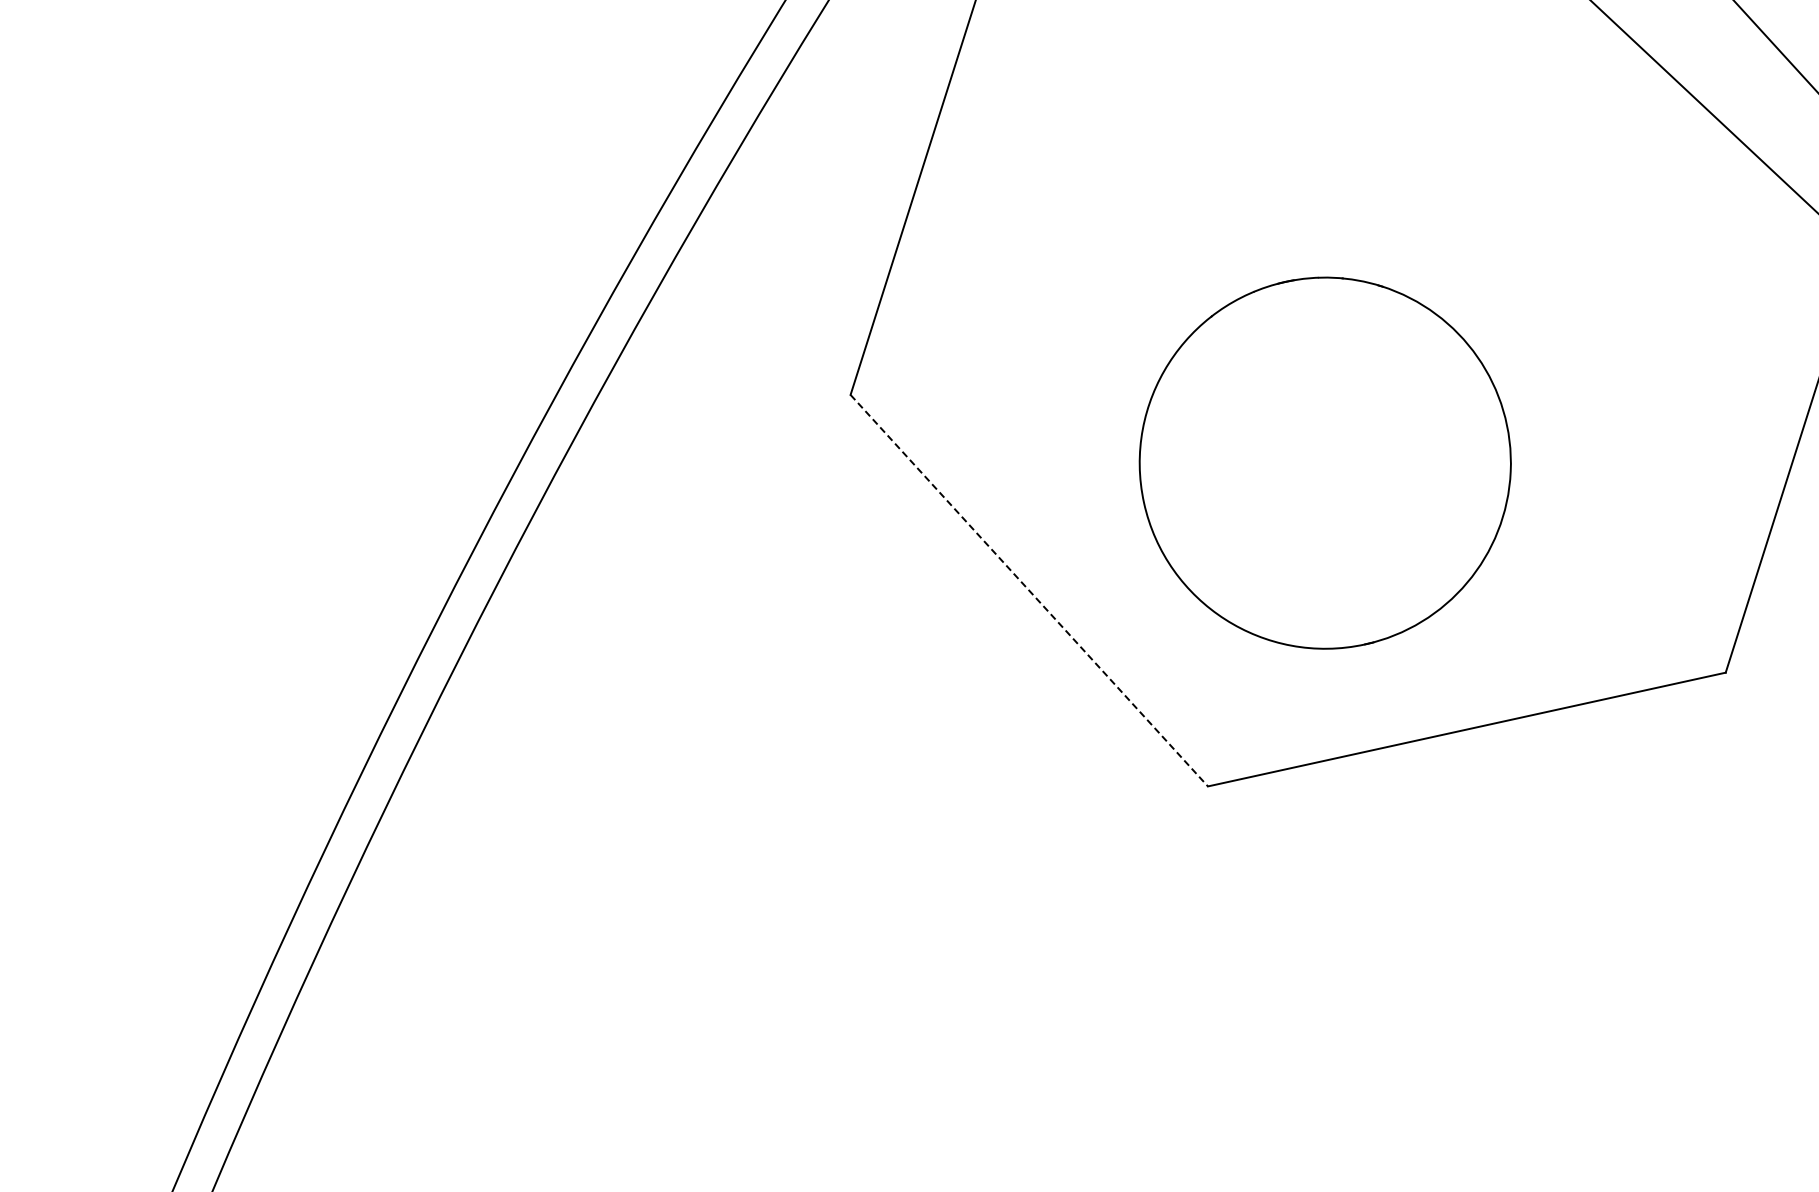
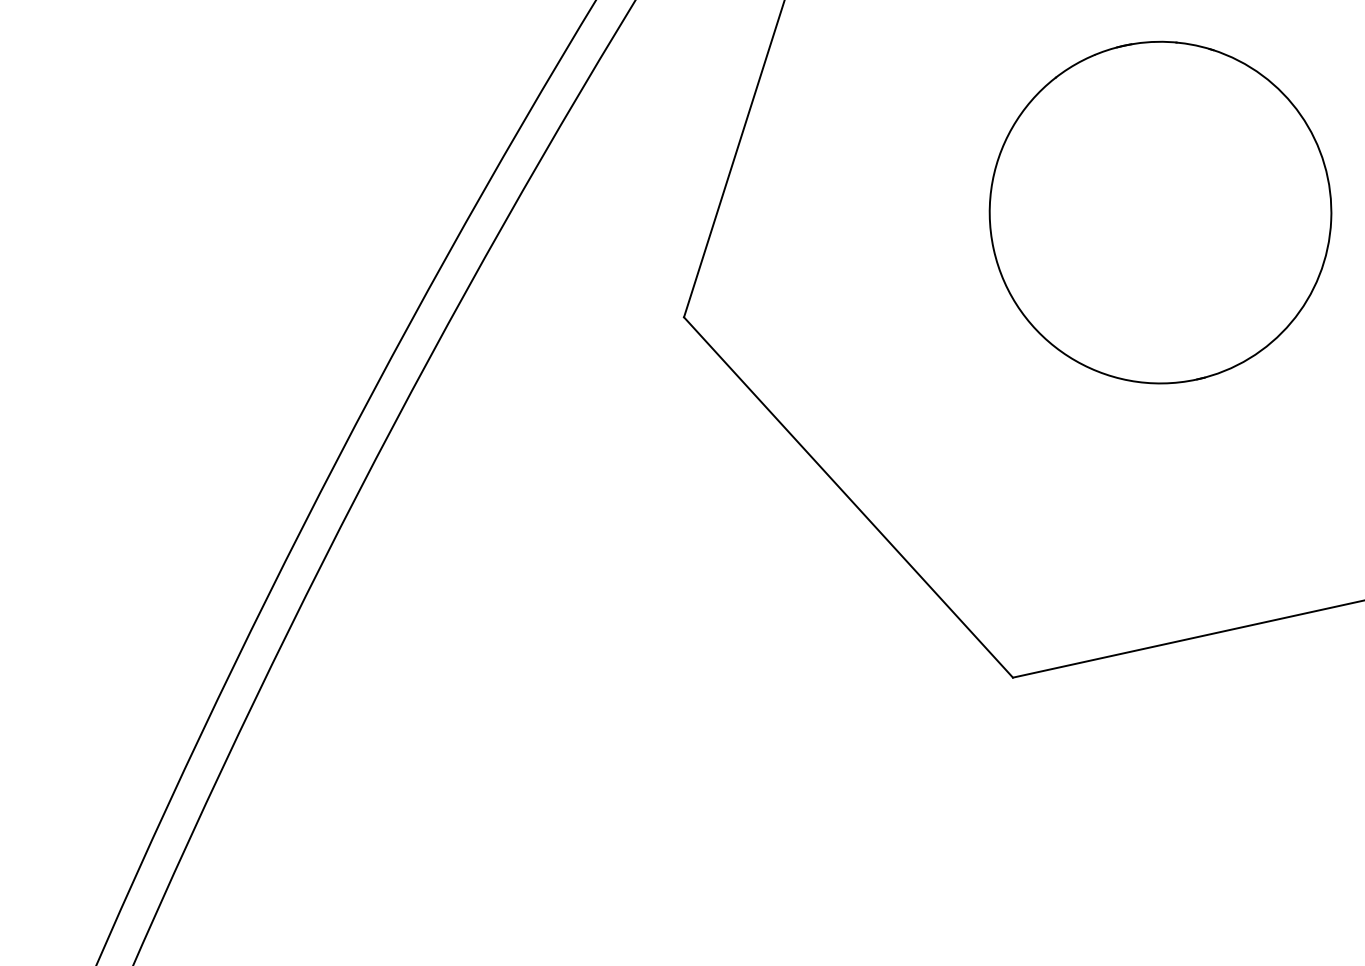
part: (1324, 462) -> (1159, 211), moved
line: (1029, 591) -> (848, 498), dashed -> solid

